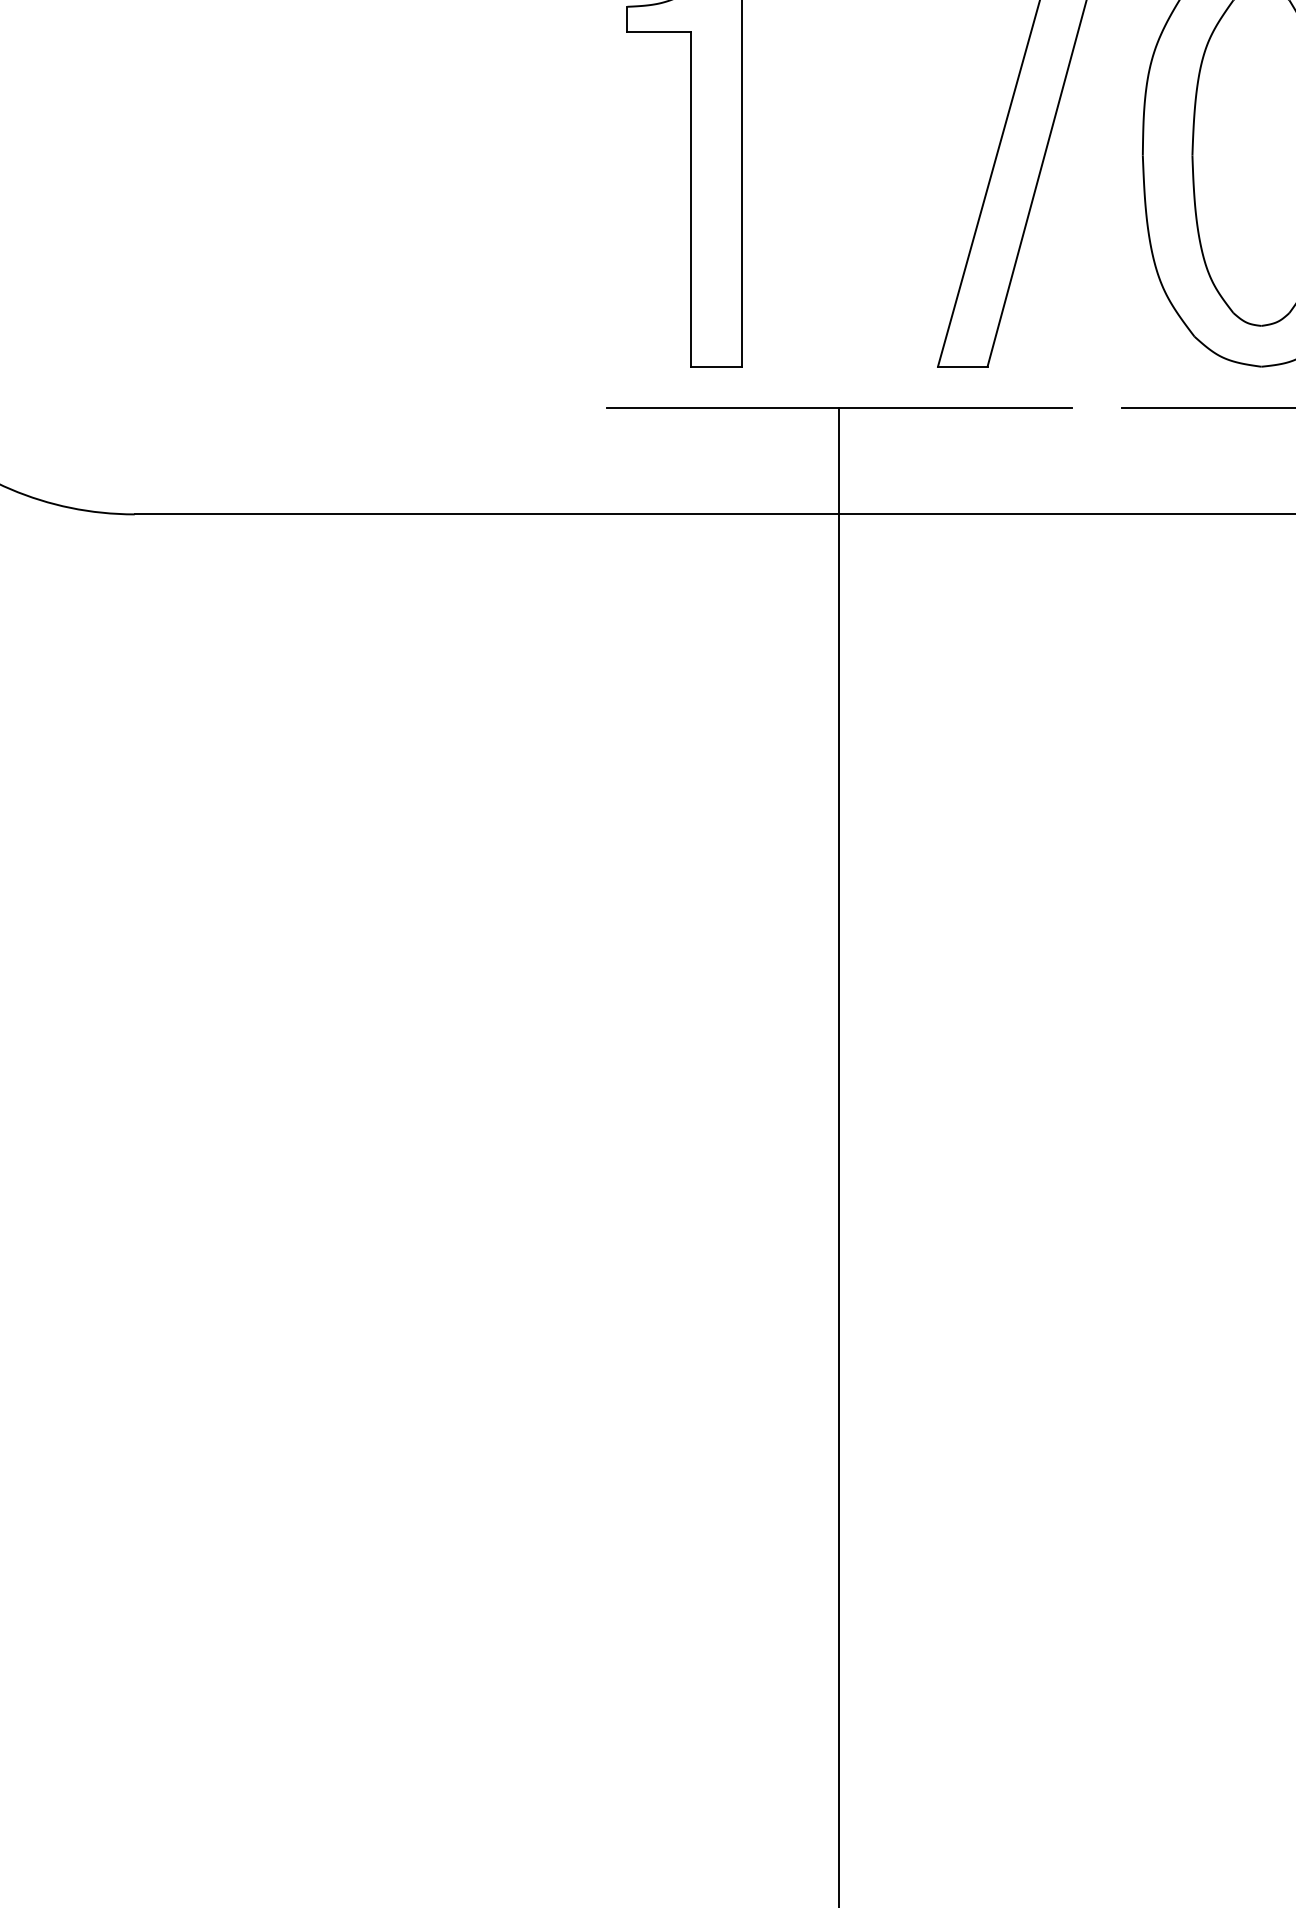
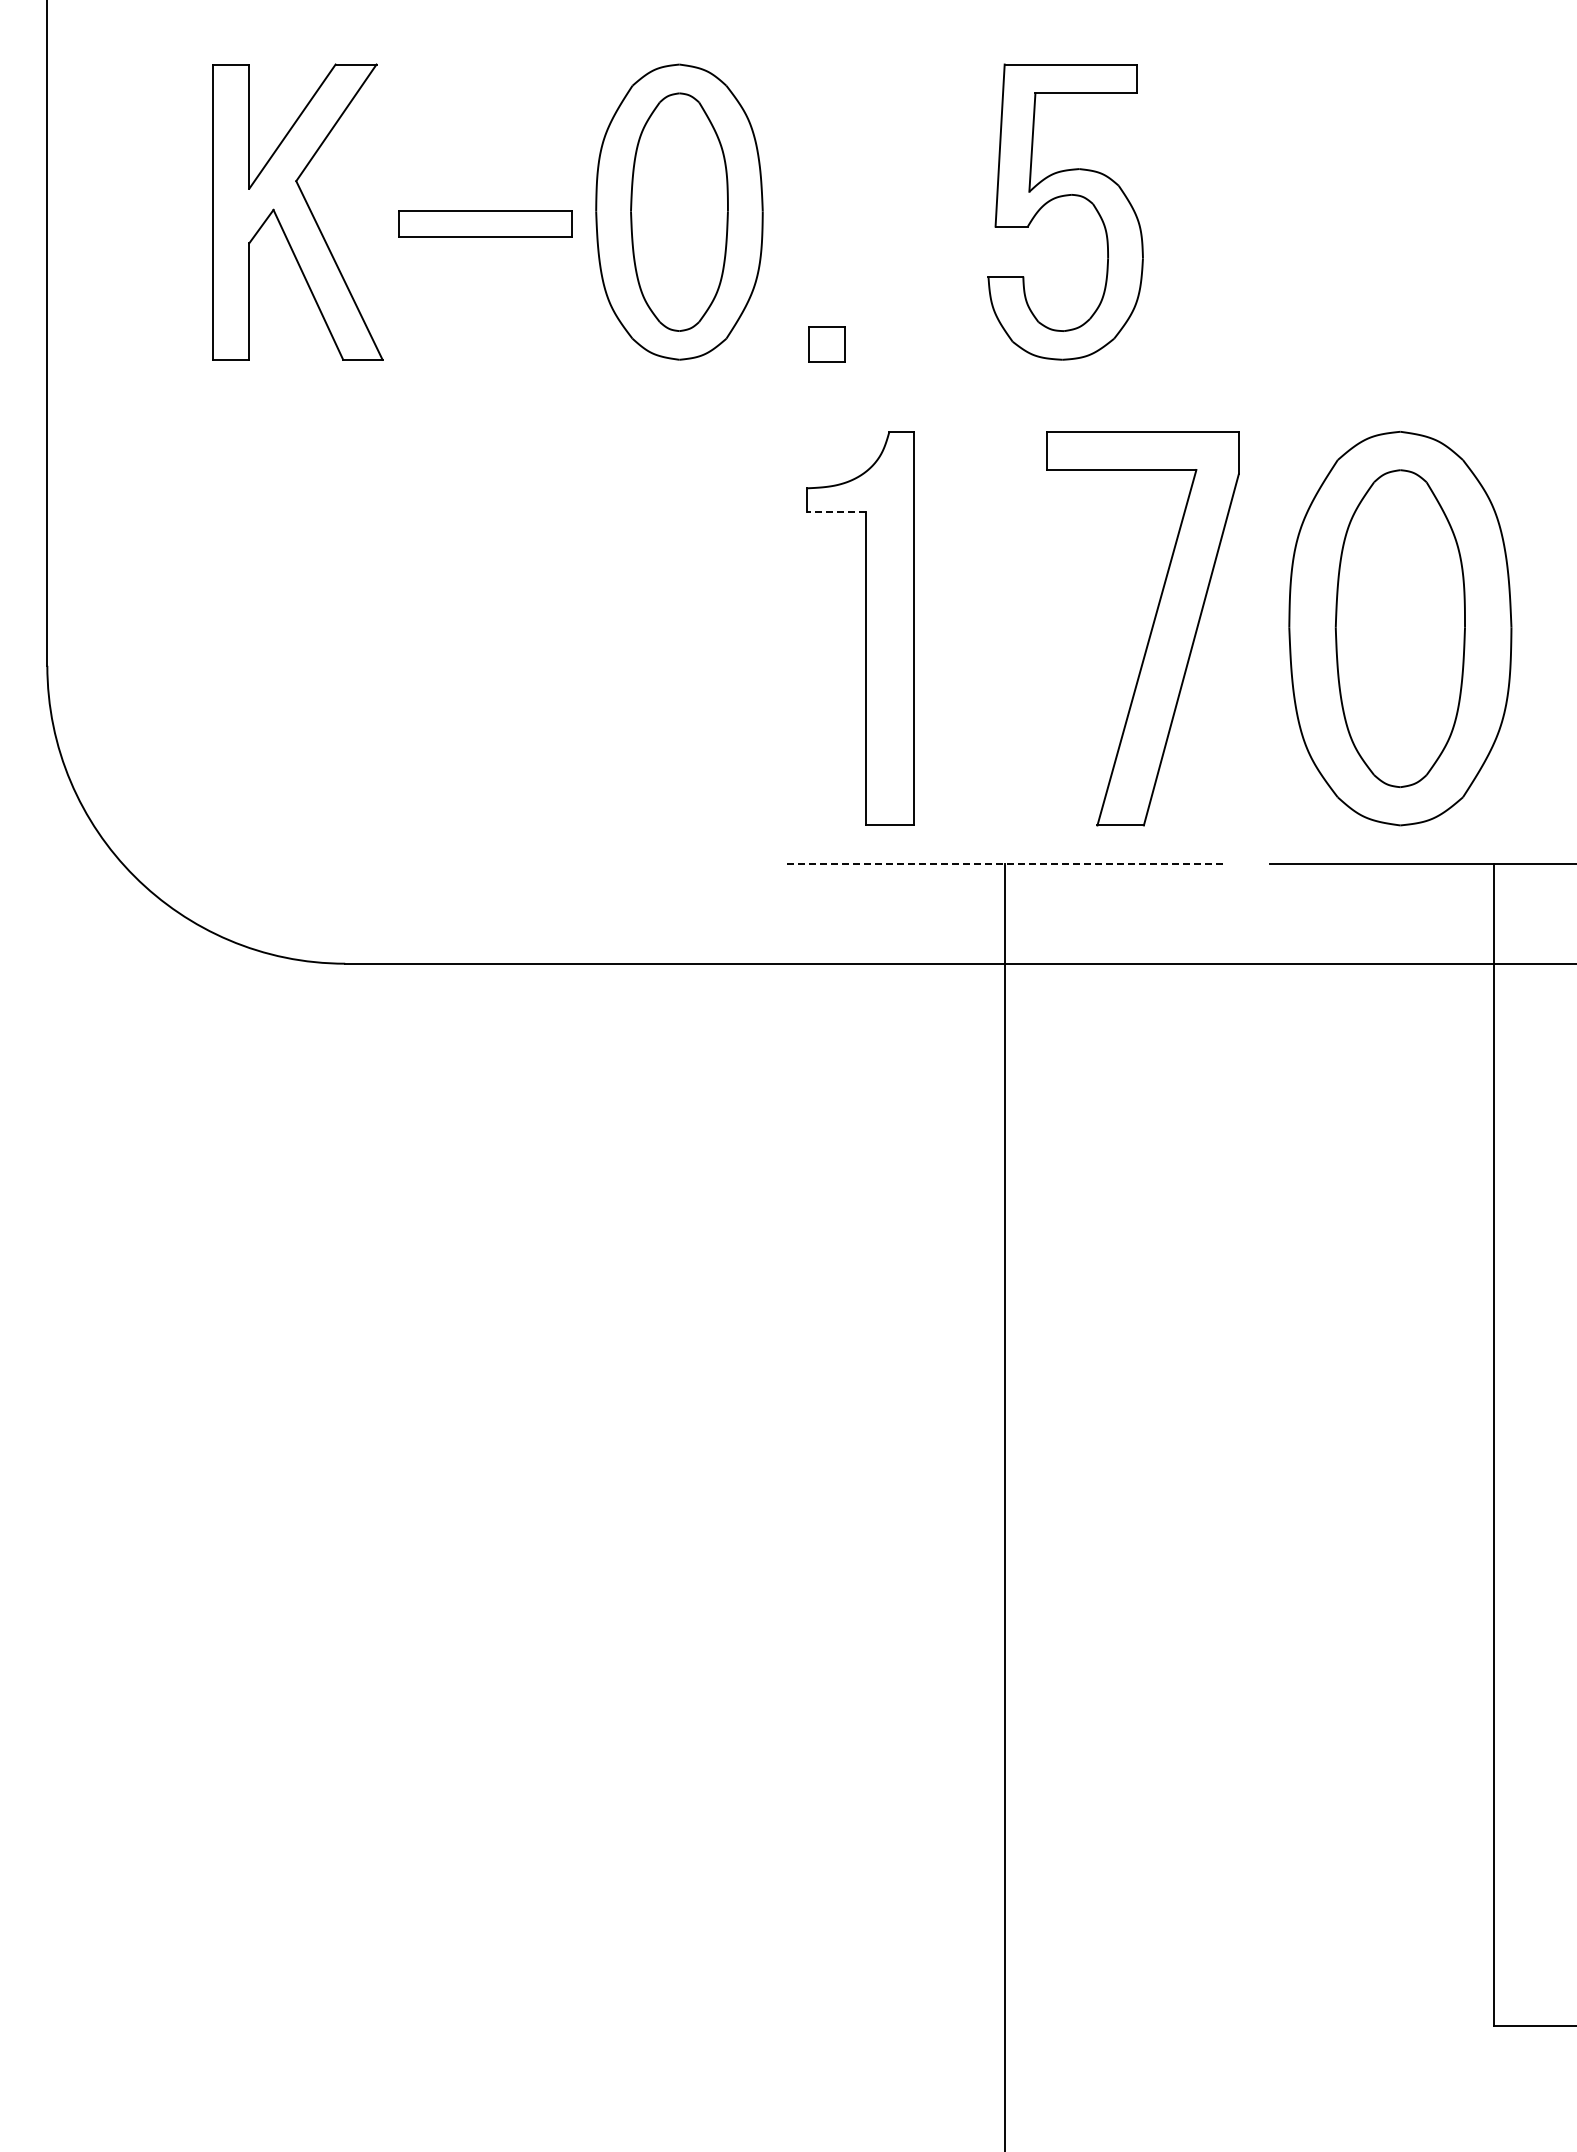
line: (659, 32) -> (836, 512), solid -> dashed
line: (839, 407) -> (1005, 863), solid -> dashed

